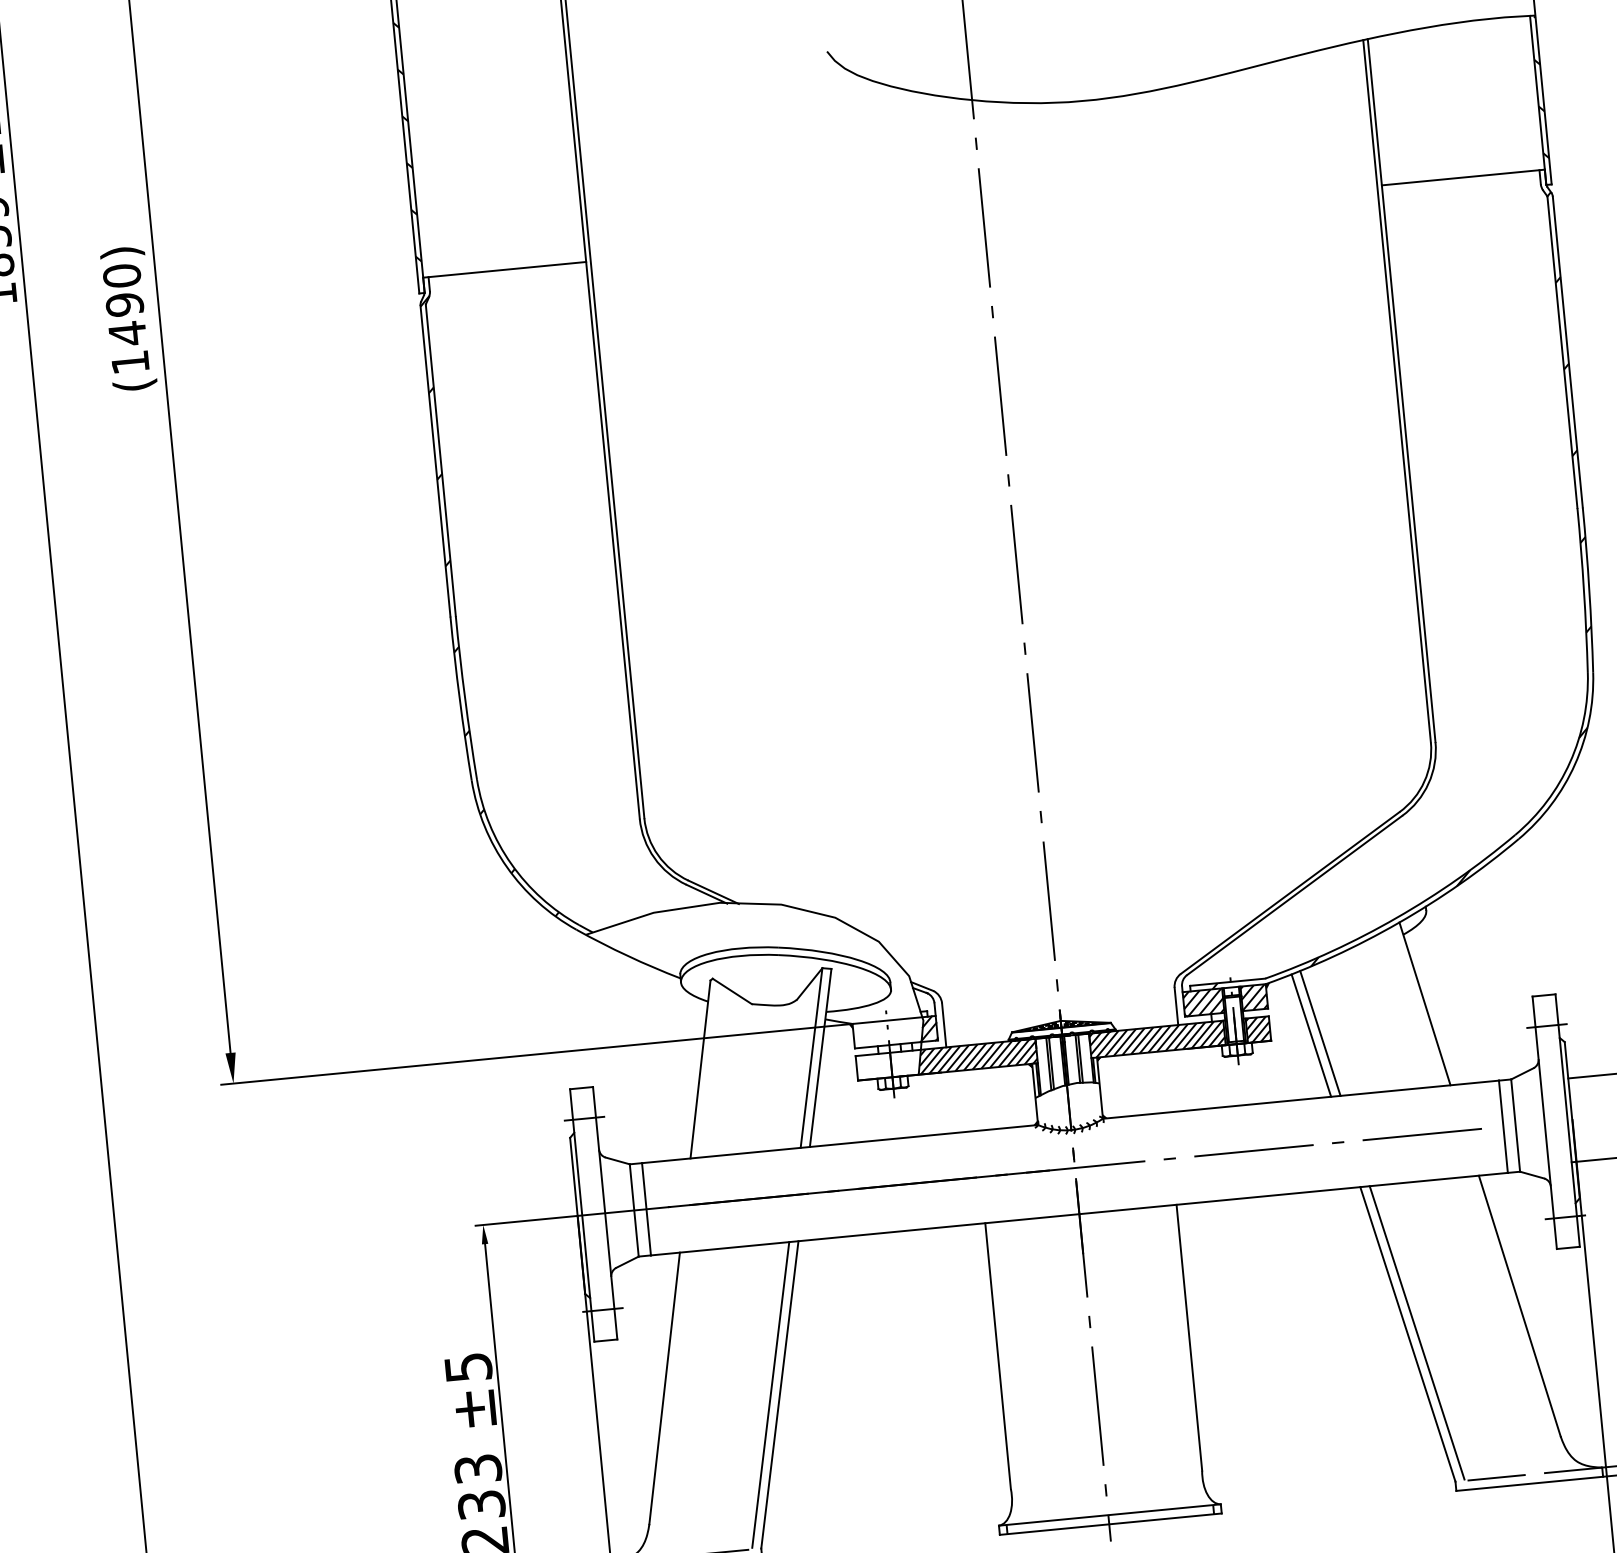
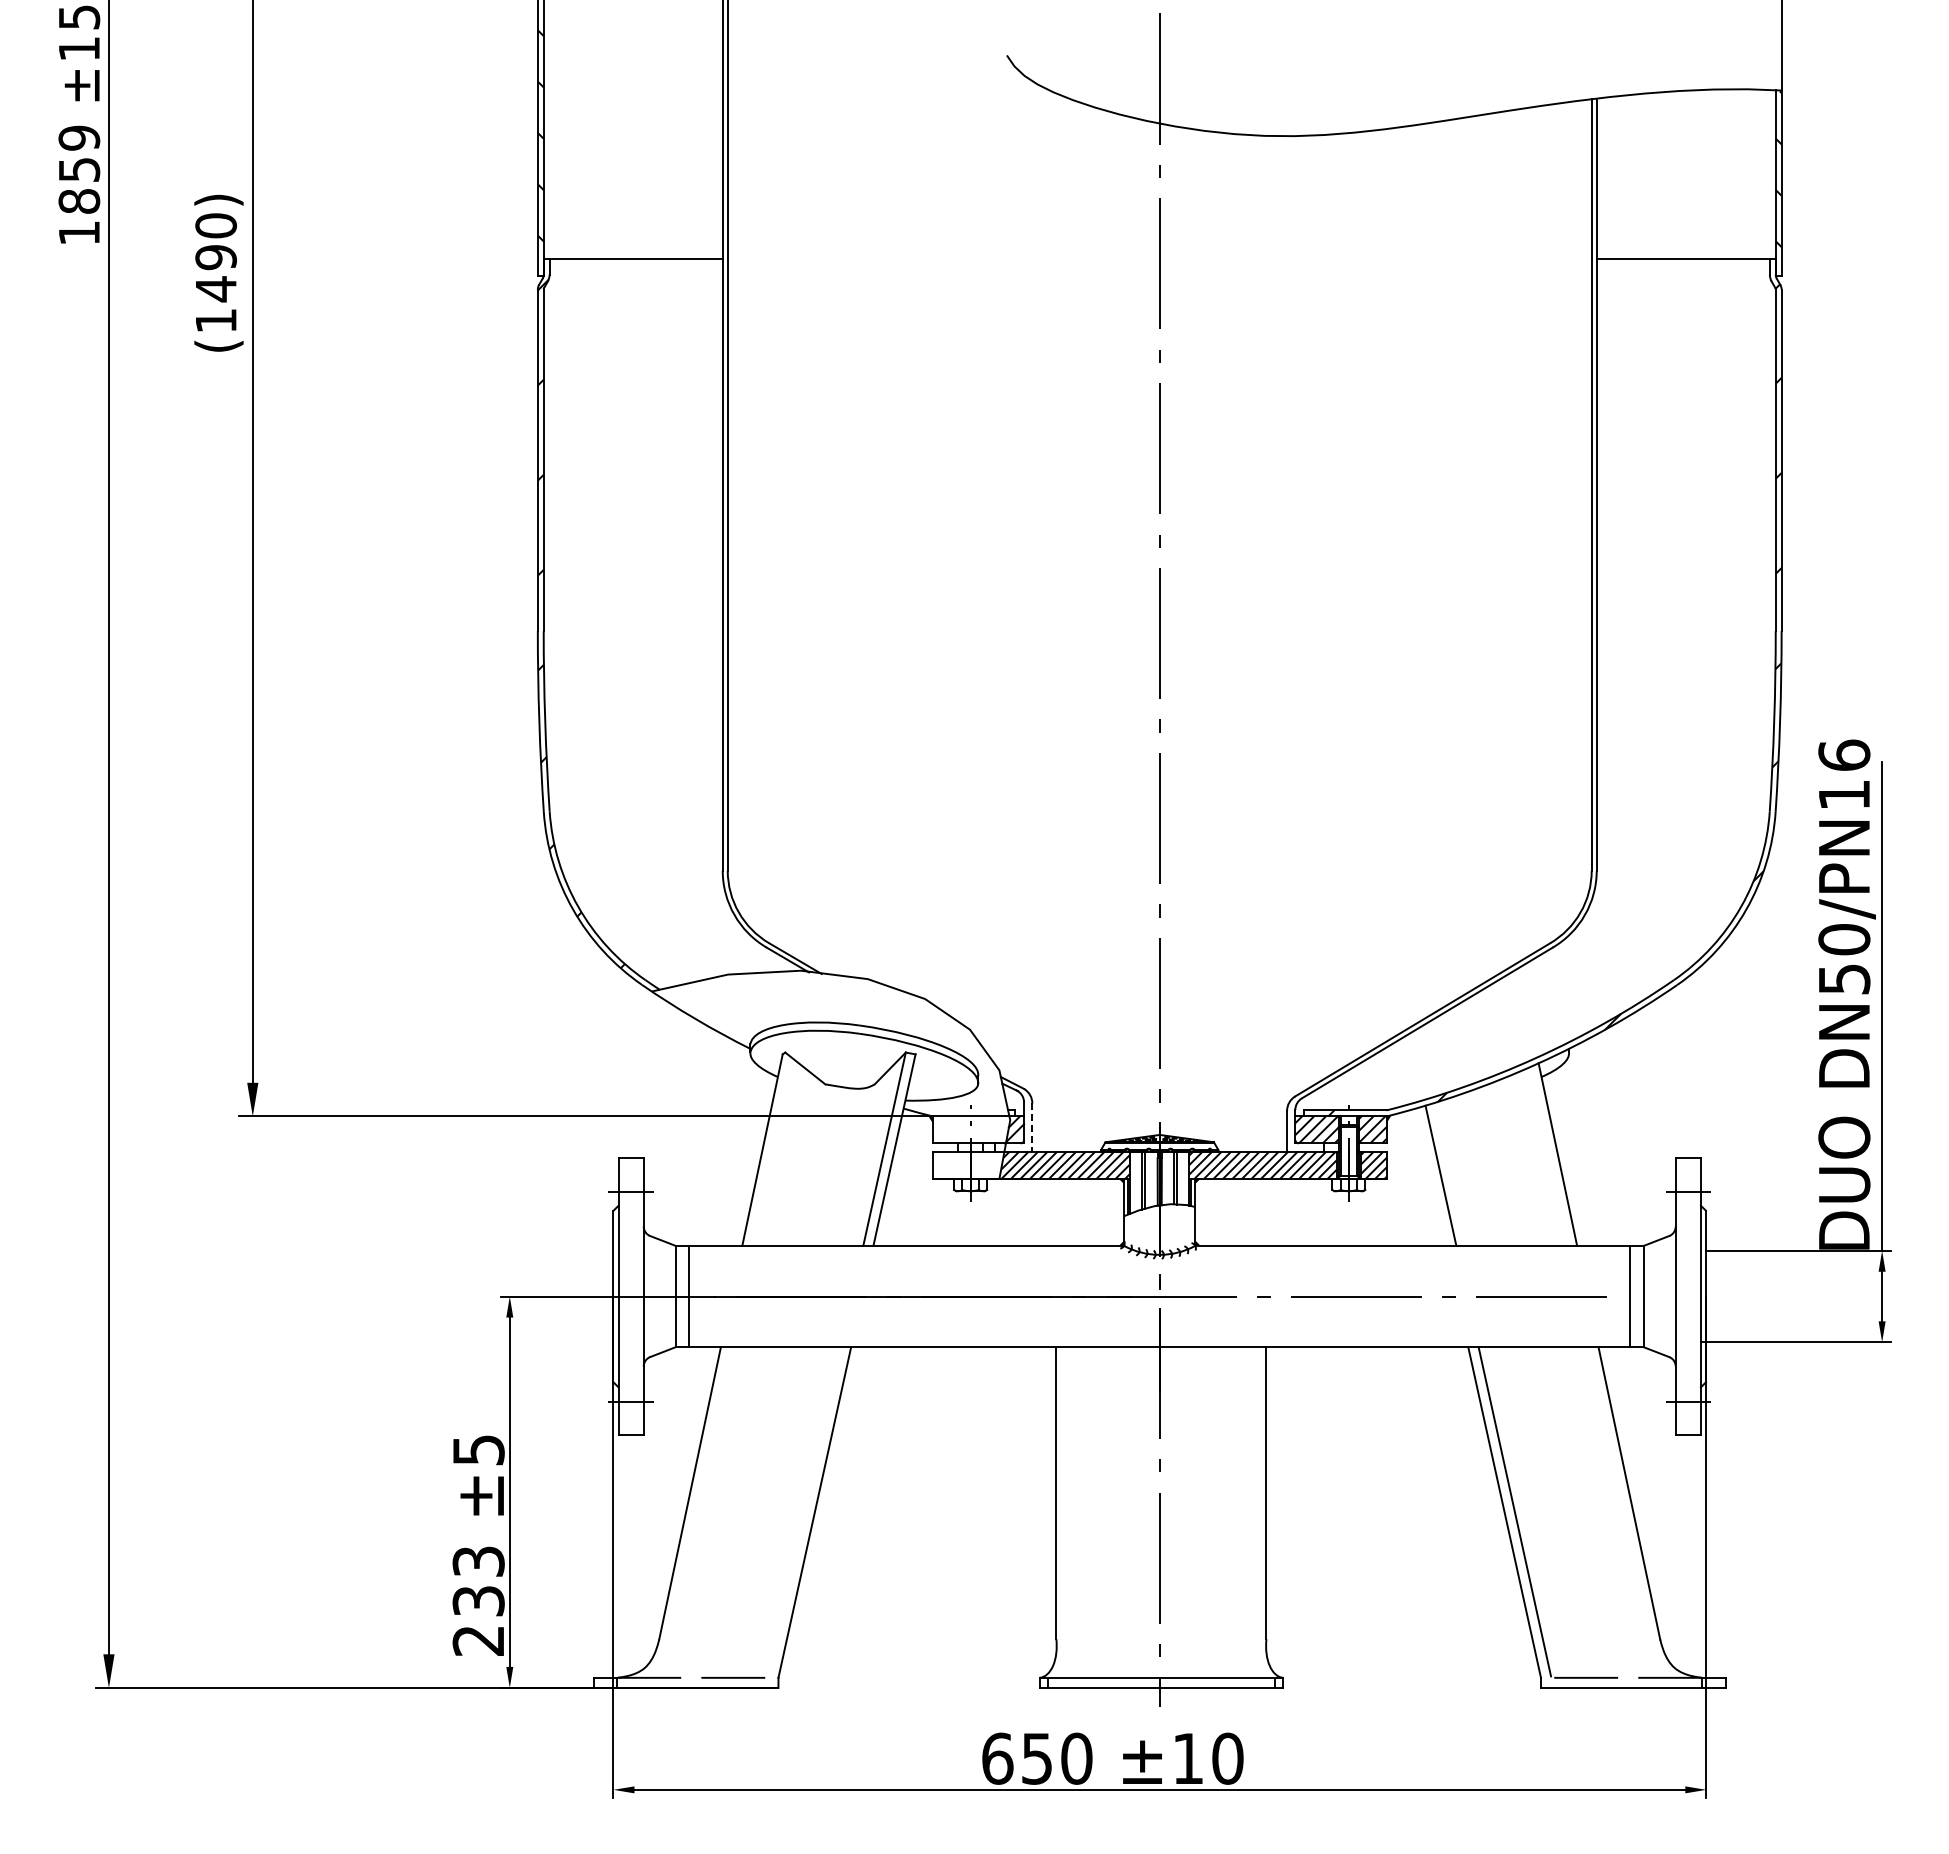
line: (944, 1026) -> (1032, 1128), solid -> dashed
line: (1310, 1035) -> (1430, 1176), removed
line: (770, 1394) -> (804, 1511), removed

